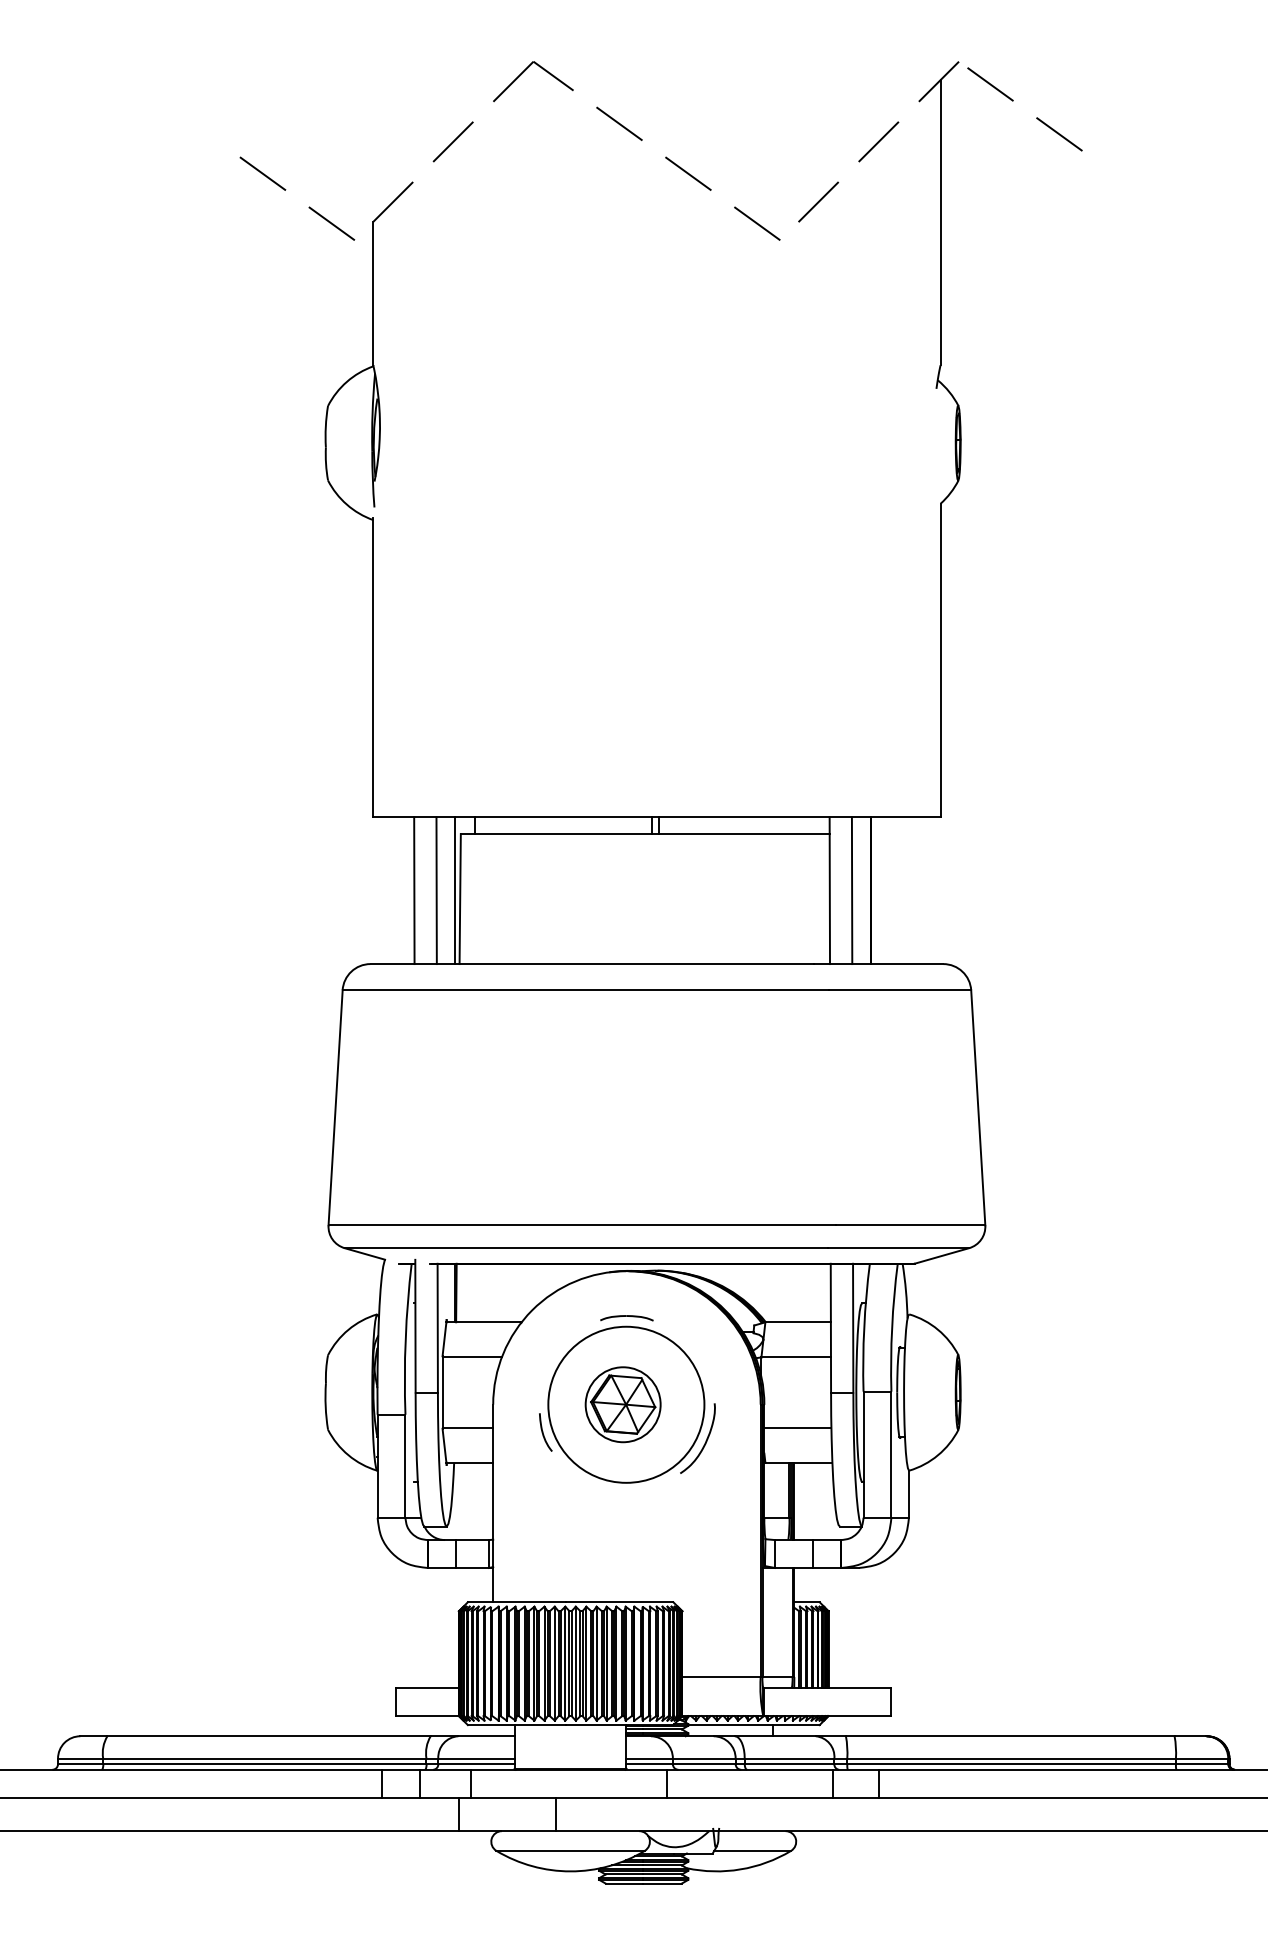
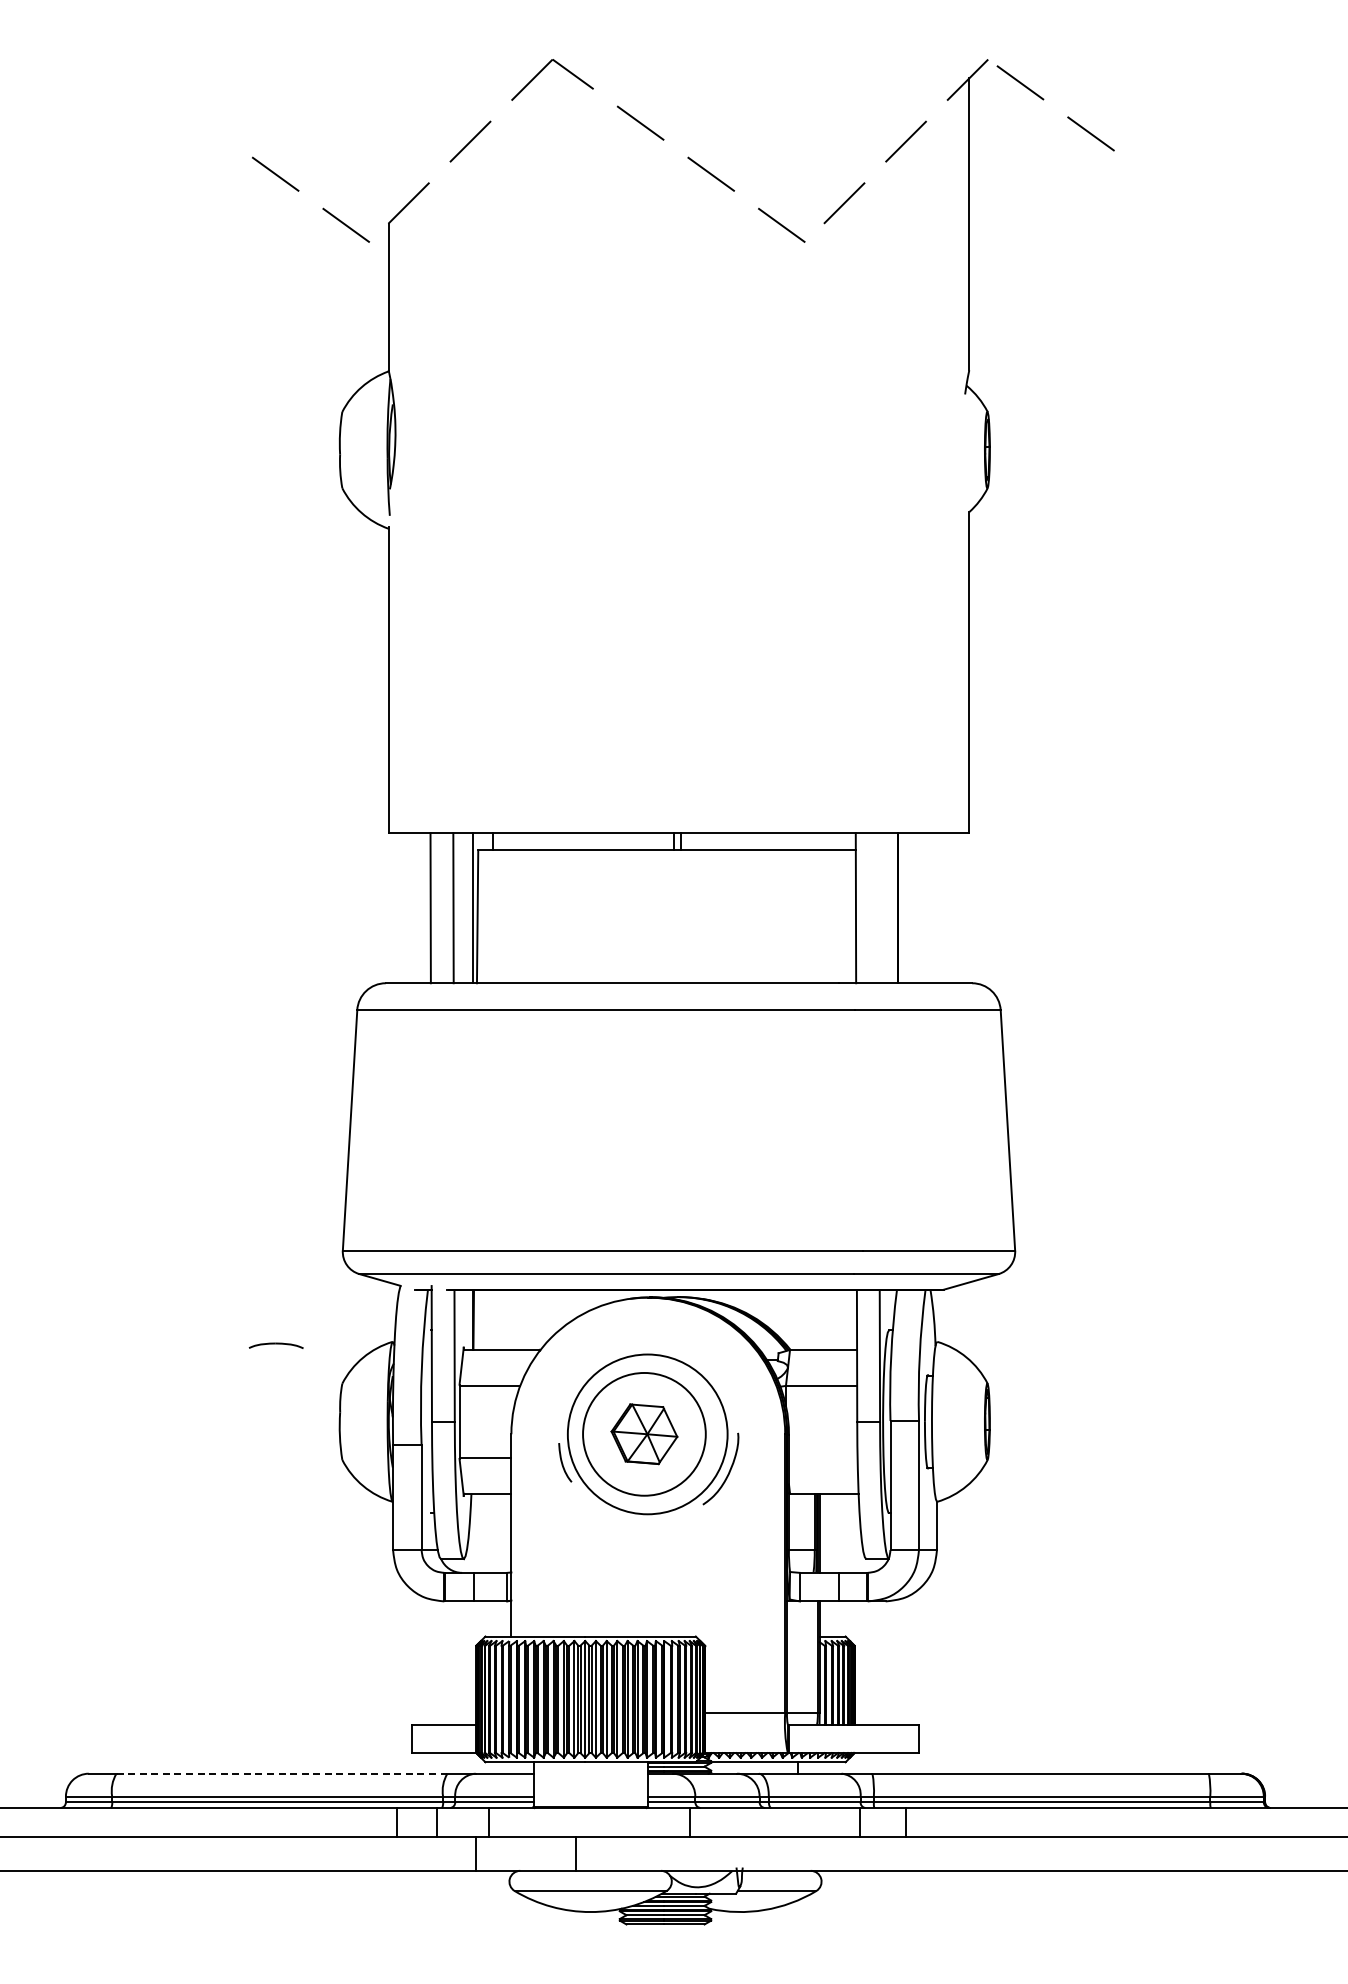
line: (851, 891) -> (878, 908), removed
part: (626, 1317) -> (275, 1345), moved
circle: (623, 1404) -> (644, 1434), size x1.6
line: (797, 1427) -> (822, 1457), removed
line: (269, 1736) -> (282, 1773), solid -> dashed

